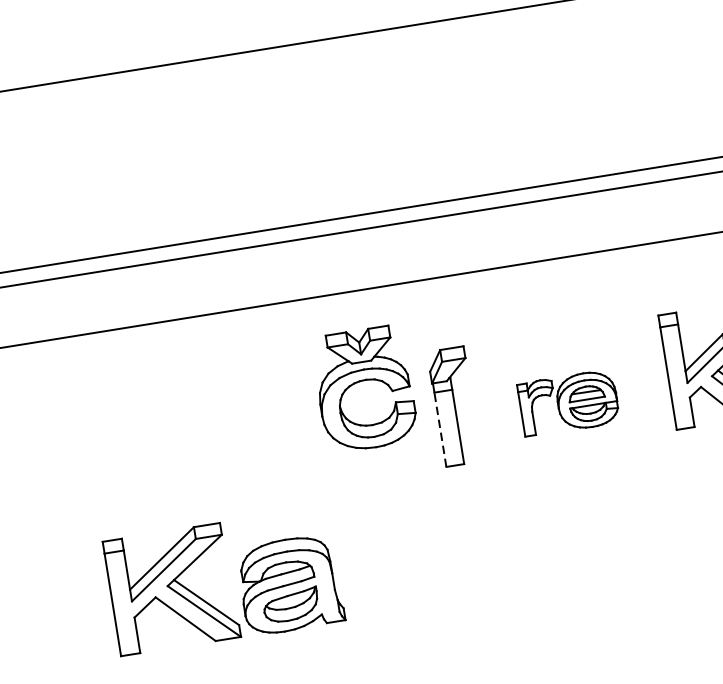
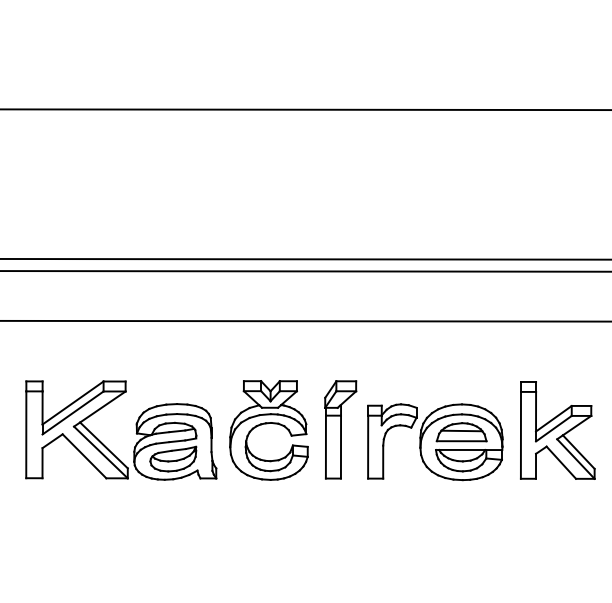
part: (361, 382) -> (267, 424), moved
part: (568, 403) -> (435, 442), size x1.67
line: (439, 429) -> (325, 446), dashed -> solid
part: (241, 582) -> (135, 433), moved

